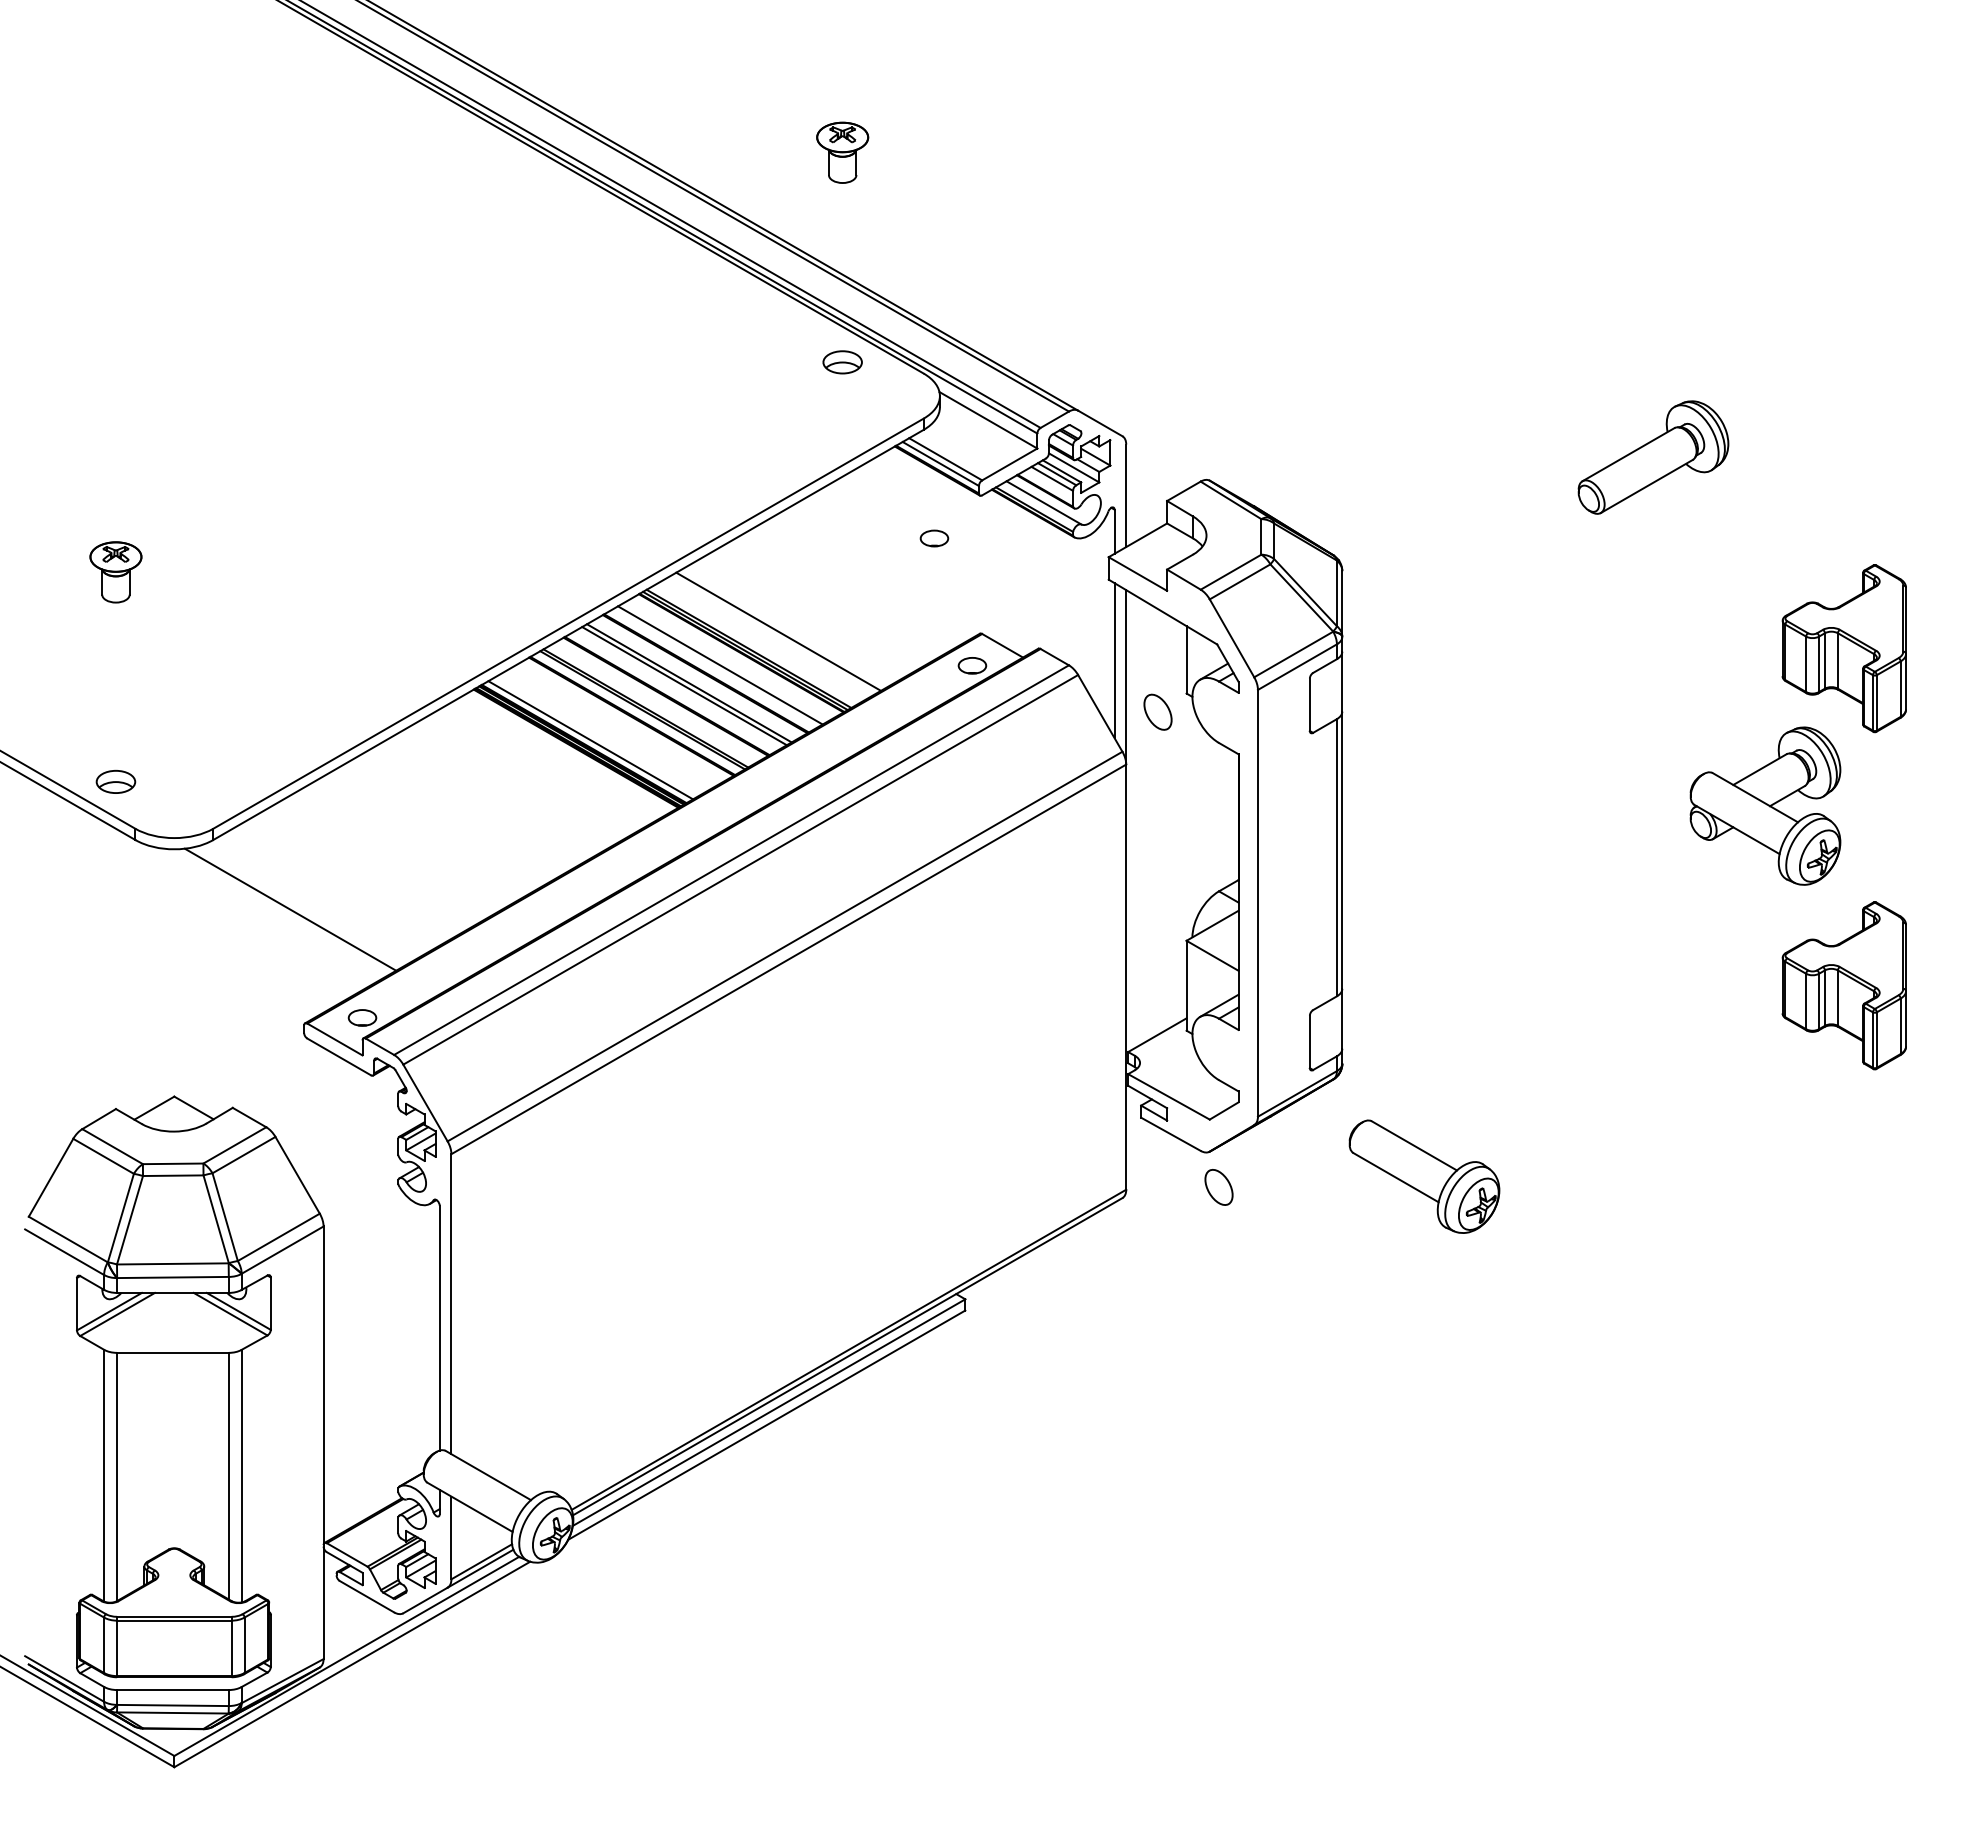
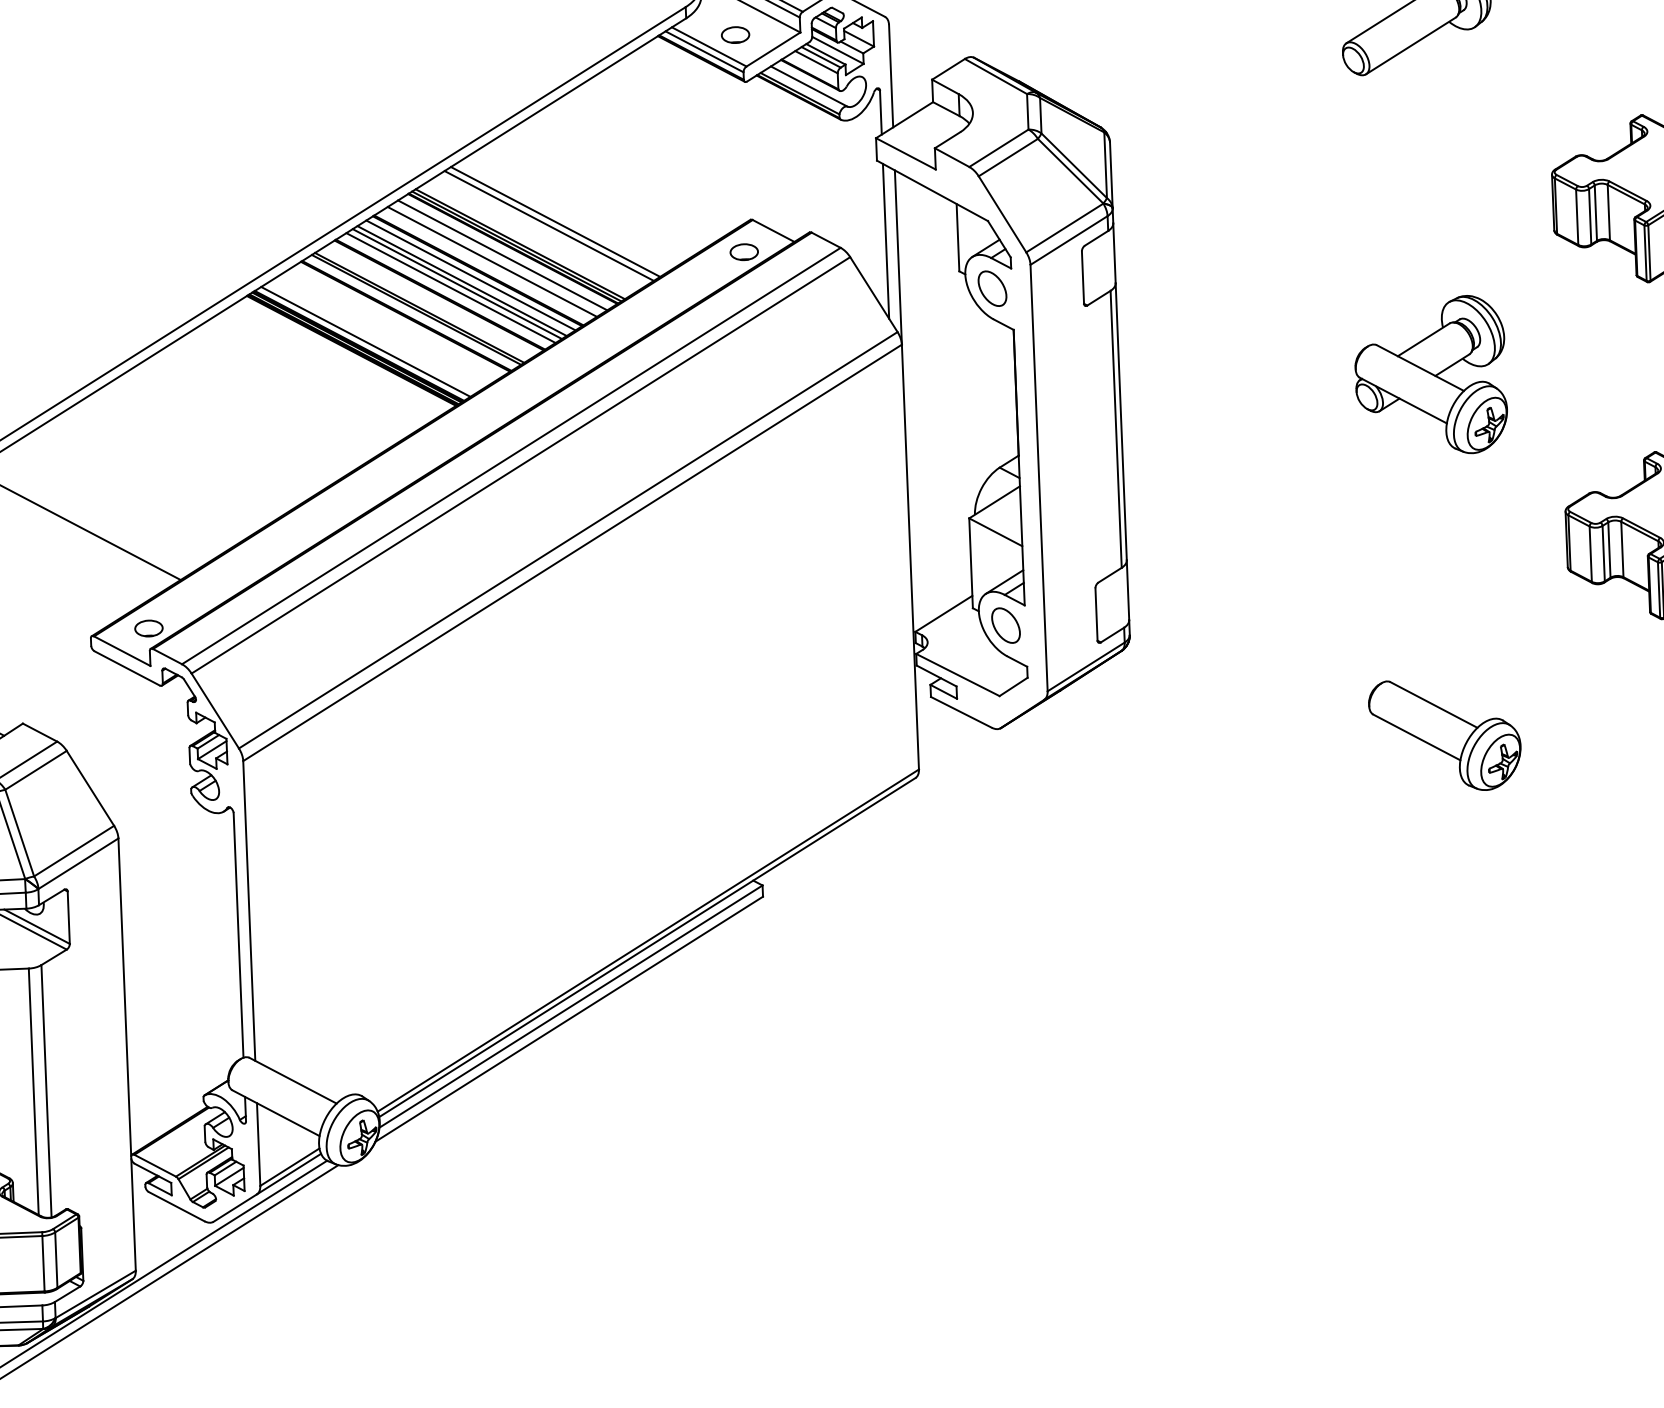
part: (934, 538) -> (735, 35), moved
line: (784, 627) -> (554, 221), added
line: (730, 659) -> (502, 255), added
line: (698, 678) -> (471, 275), added
line: (677, 689) -> (450, 287), added
part: (1157, 711) -> (991, 287), moved
part: (1765, 805) -> (1430, 375), moved
part: (1424, 1176) -> (1445, 735), moved
part: (1218, 1187) -> (1005, 625), moved

